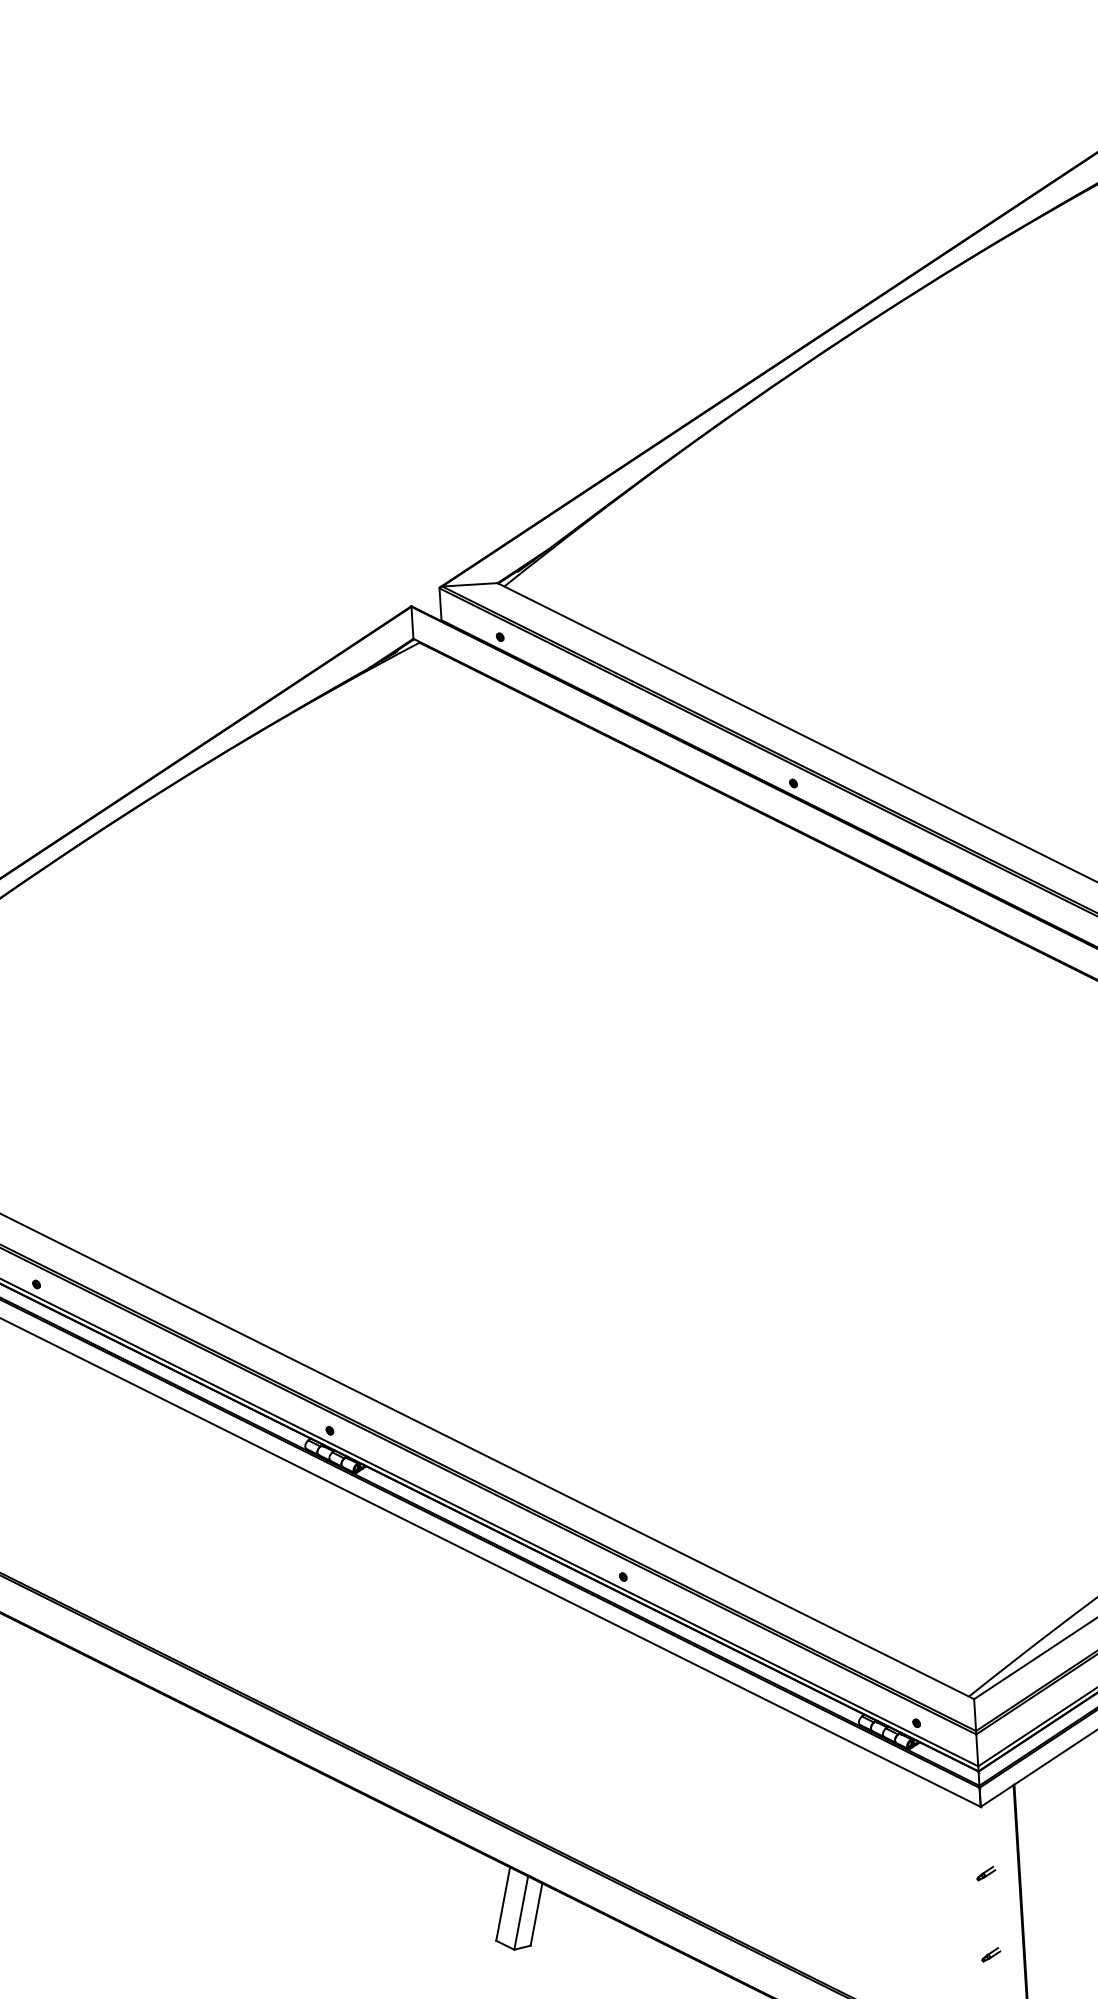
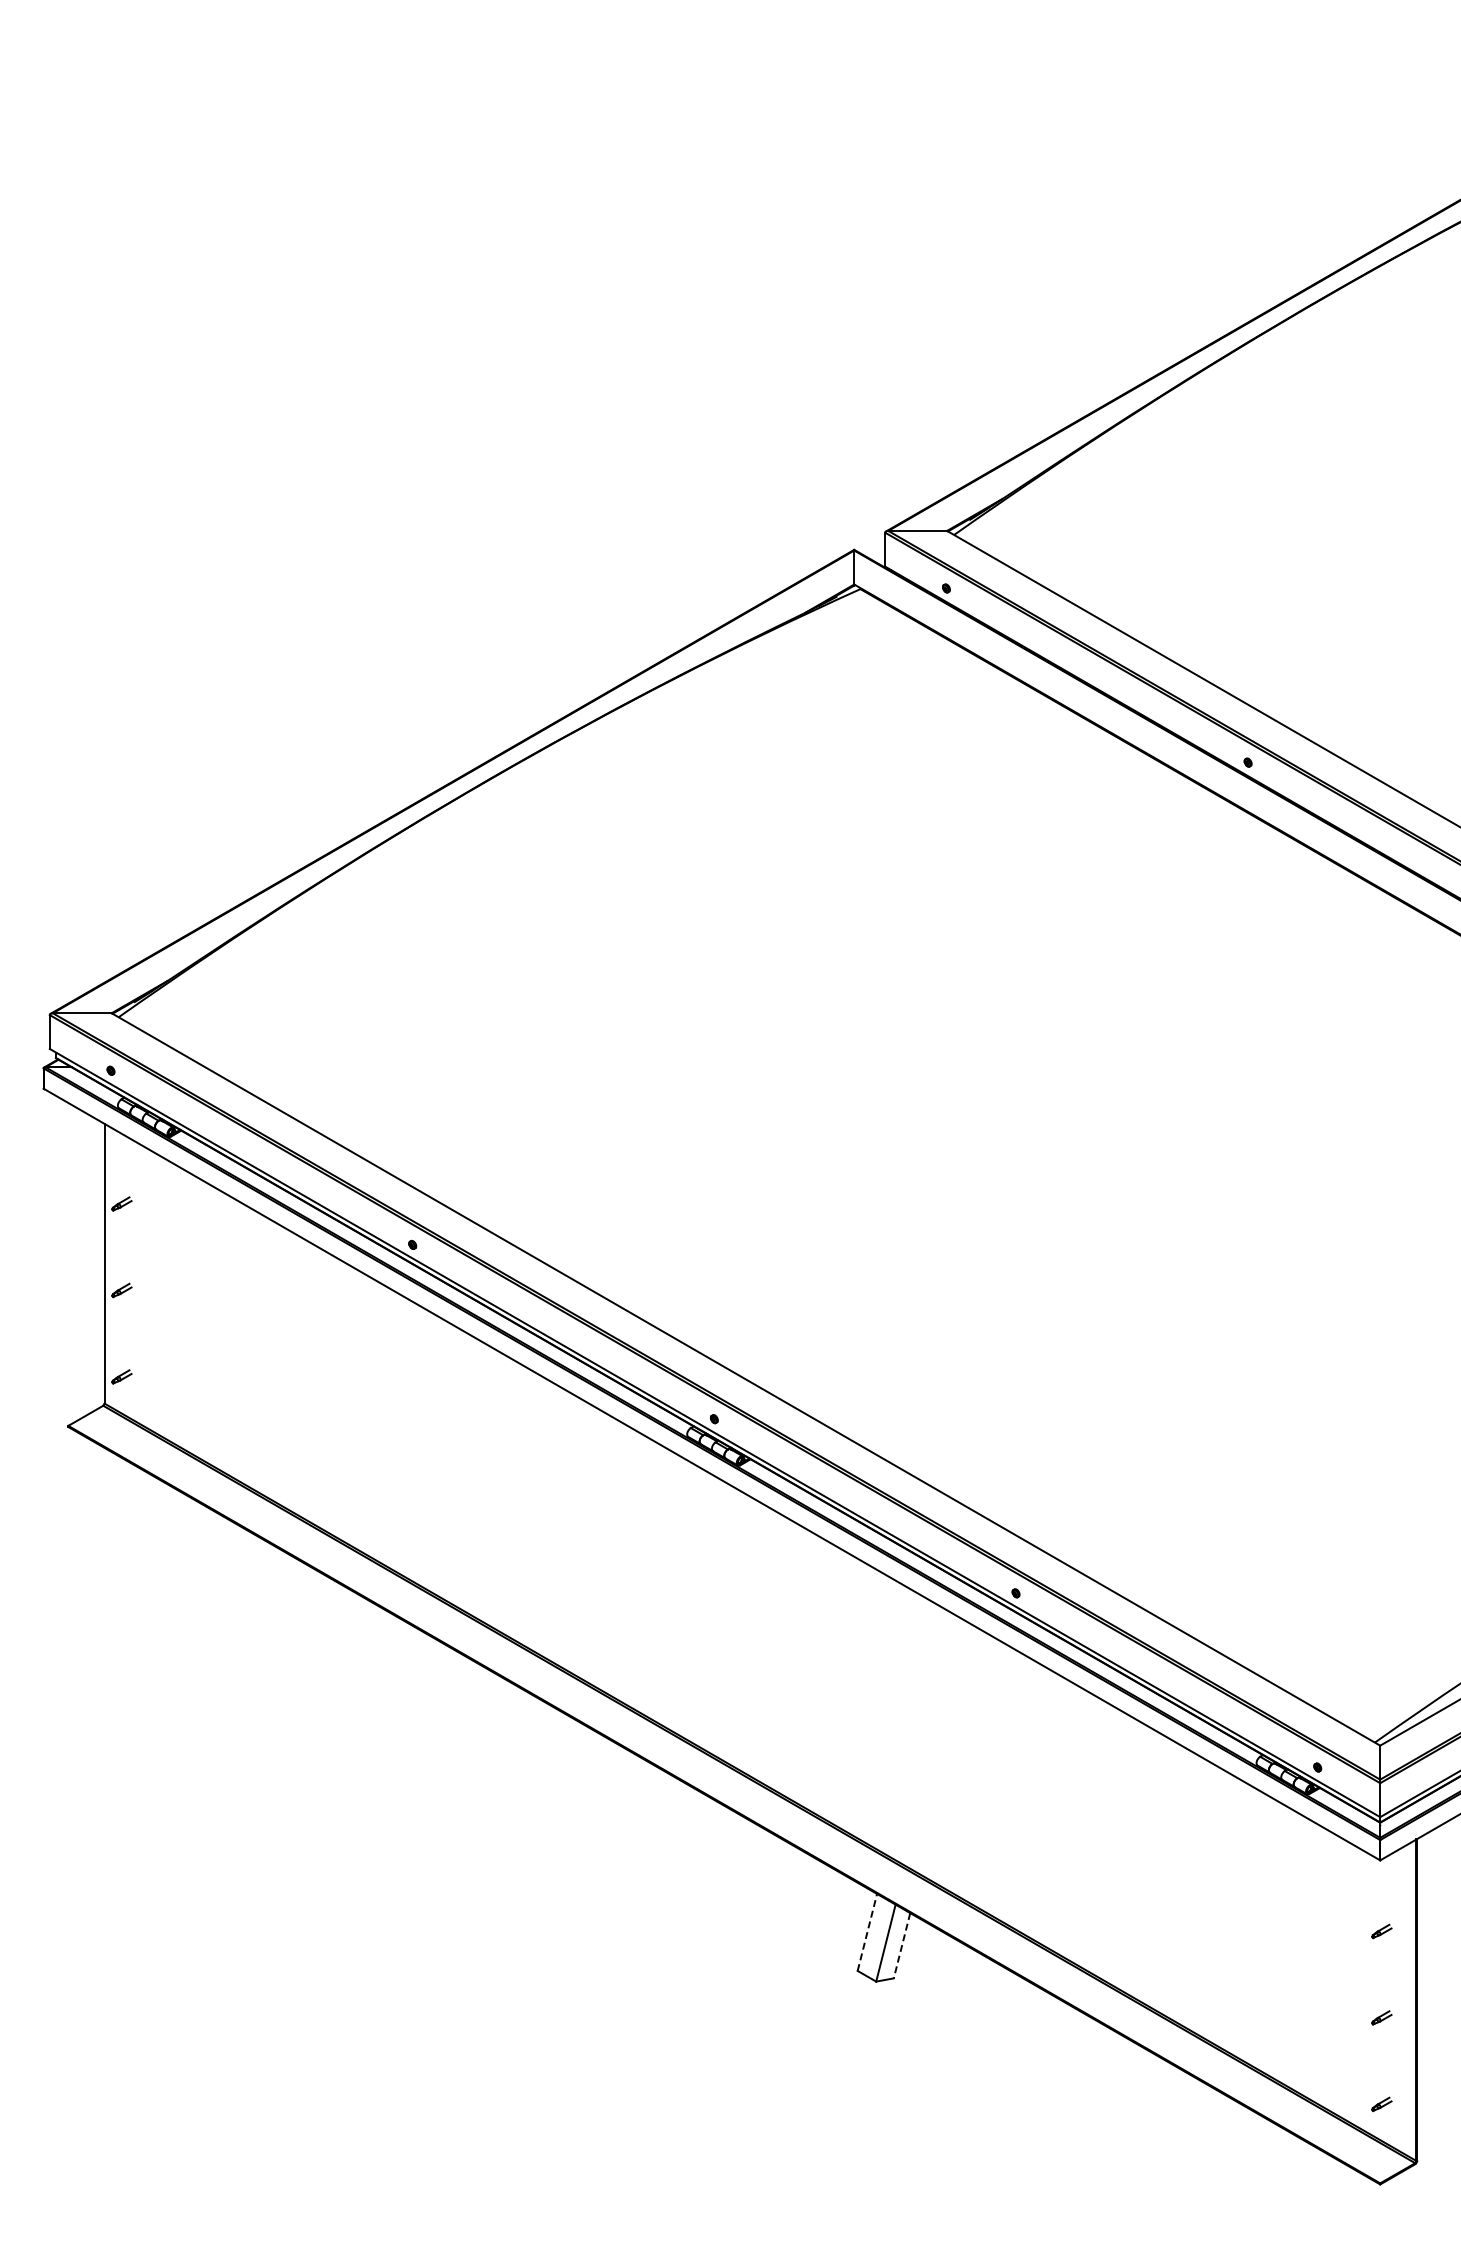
line: (503, 1904) -> (867, 1932), solid -> dashed
line: (536, 1914) -> (902, 1945), solid -> dashed

